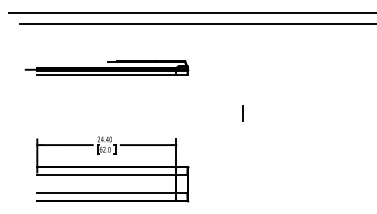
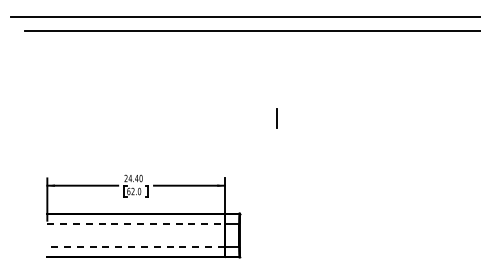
part: (106, 67) -> (135, 86), removed
line: (242, 113) -> (276, 118), moved
line: (107, 174) -> (136, 223), solid -> dashed
line: (107, 193) -> (136, 247), solid -> dashed

